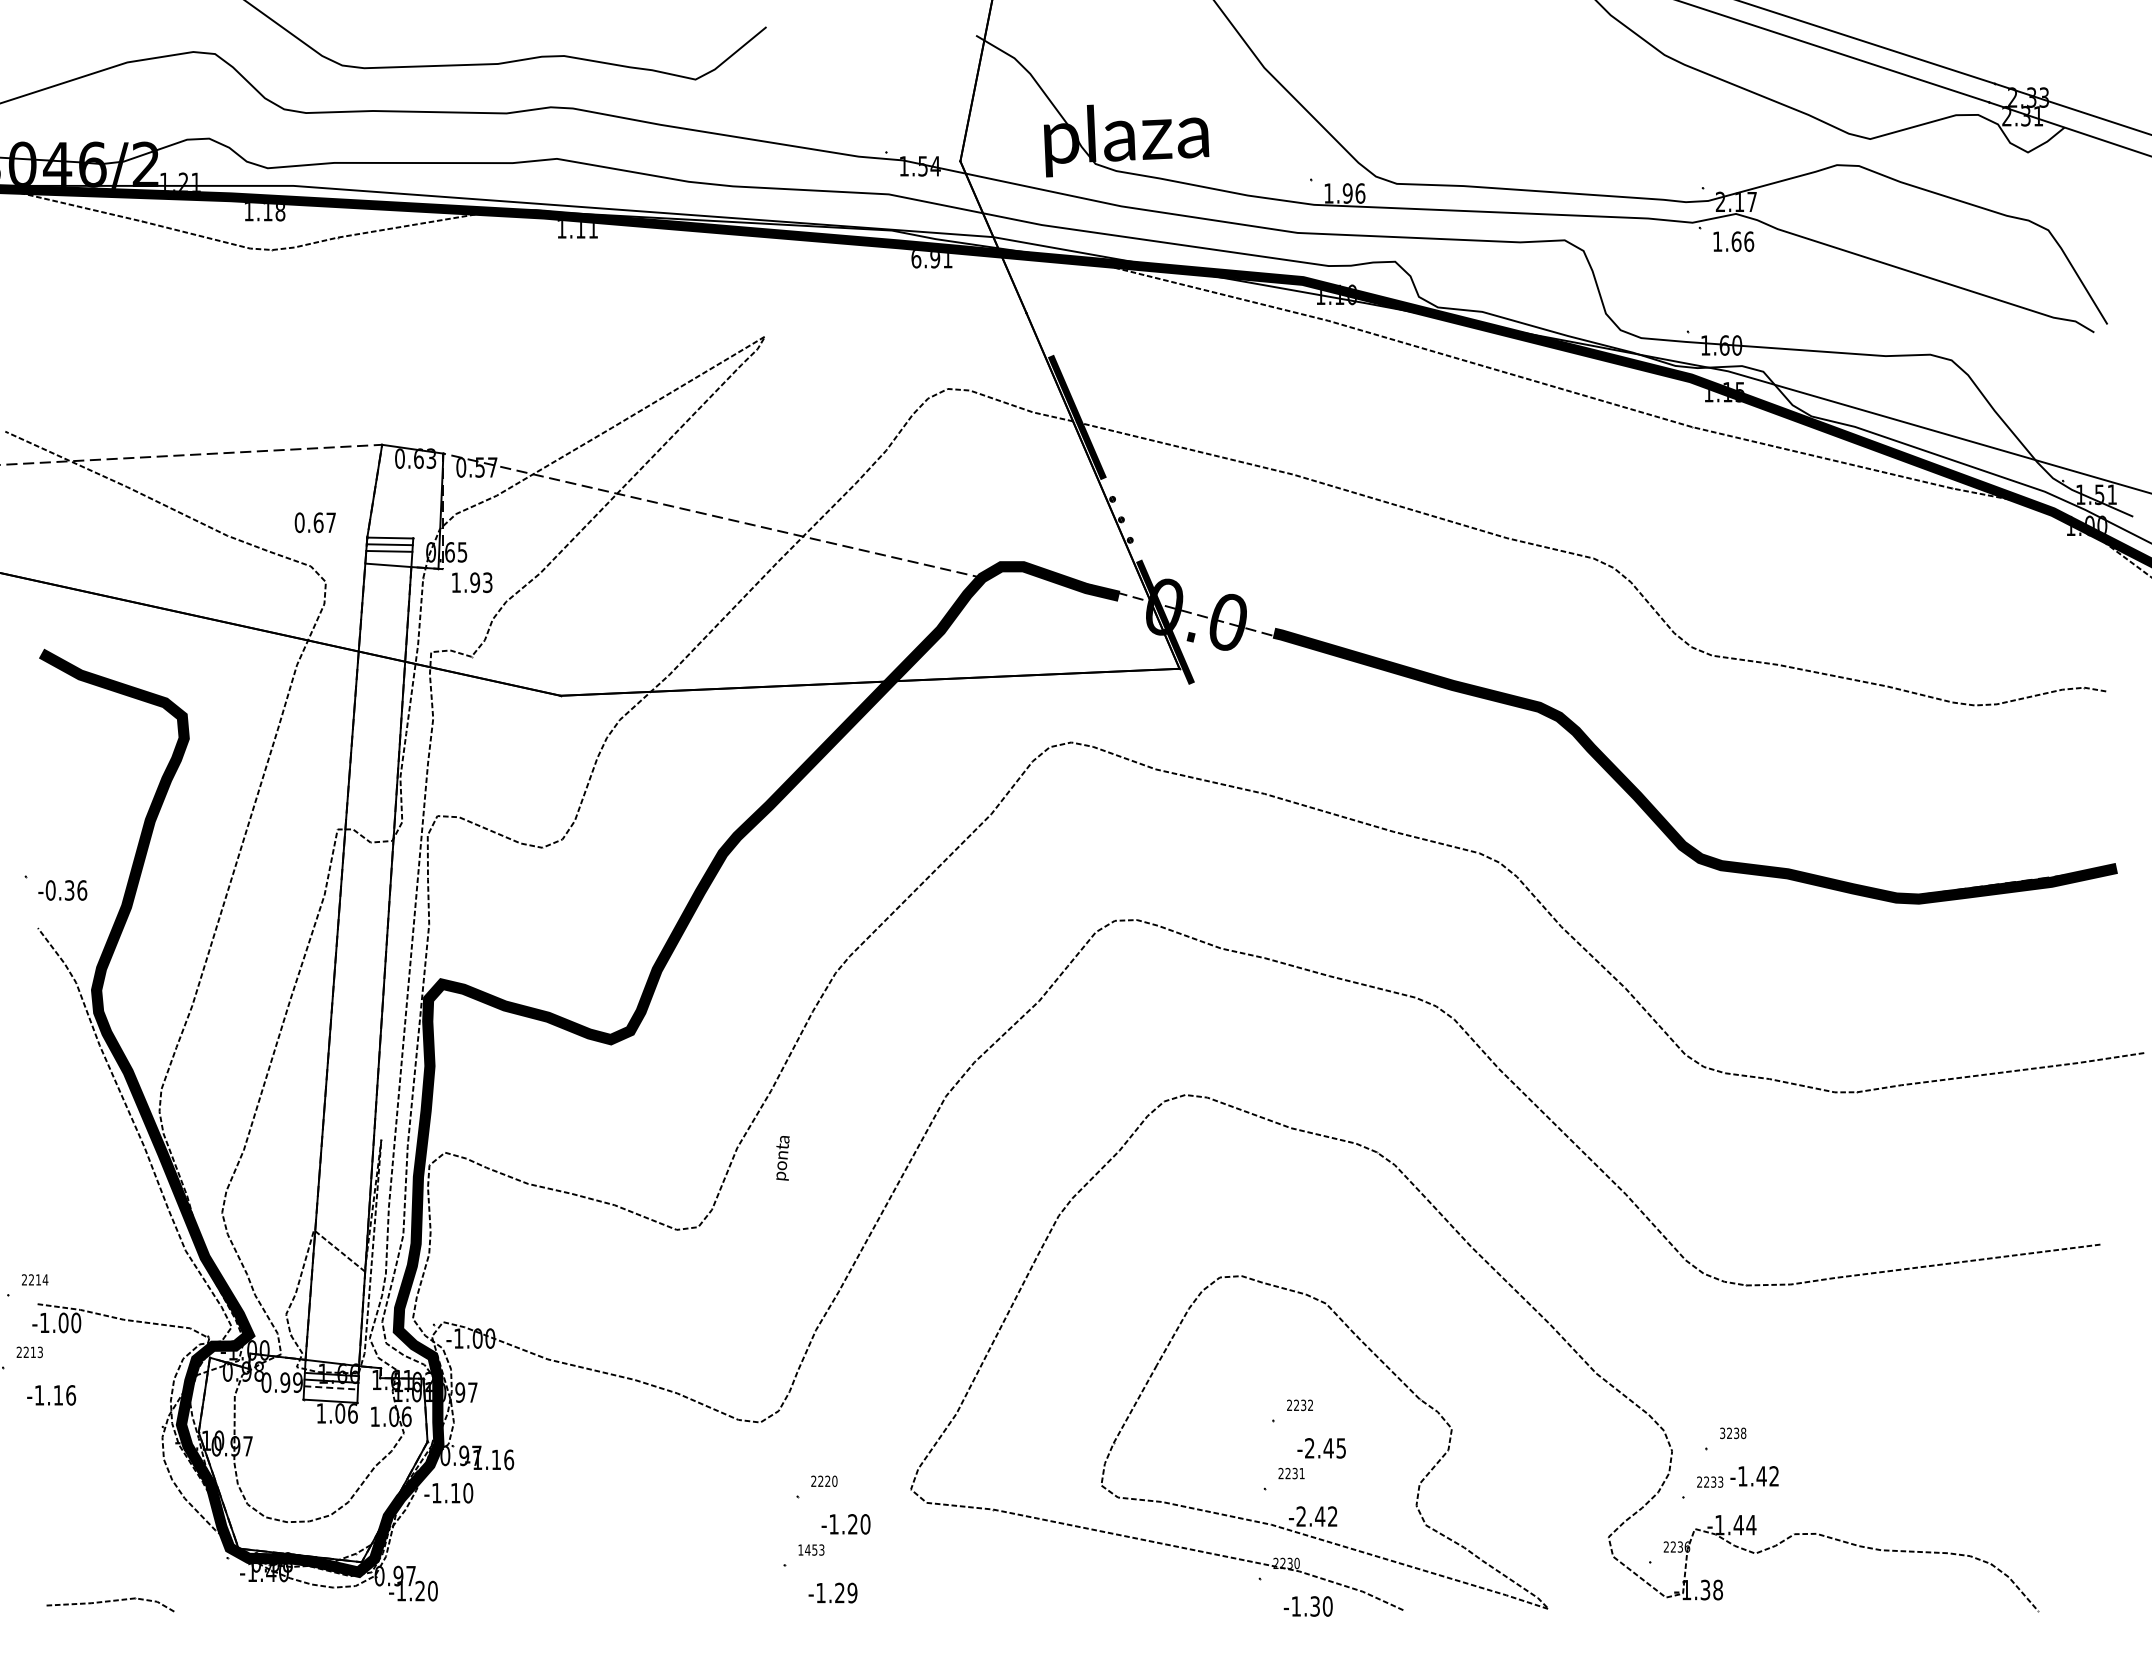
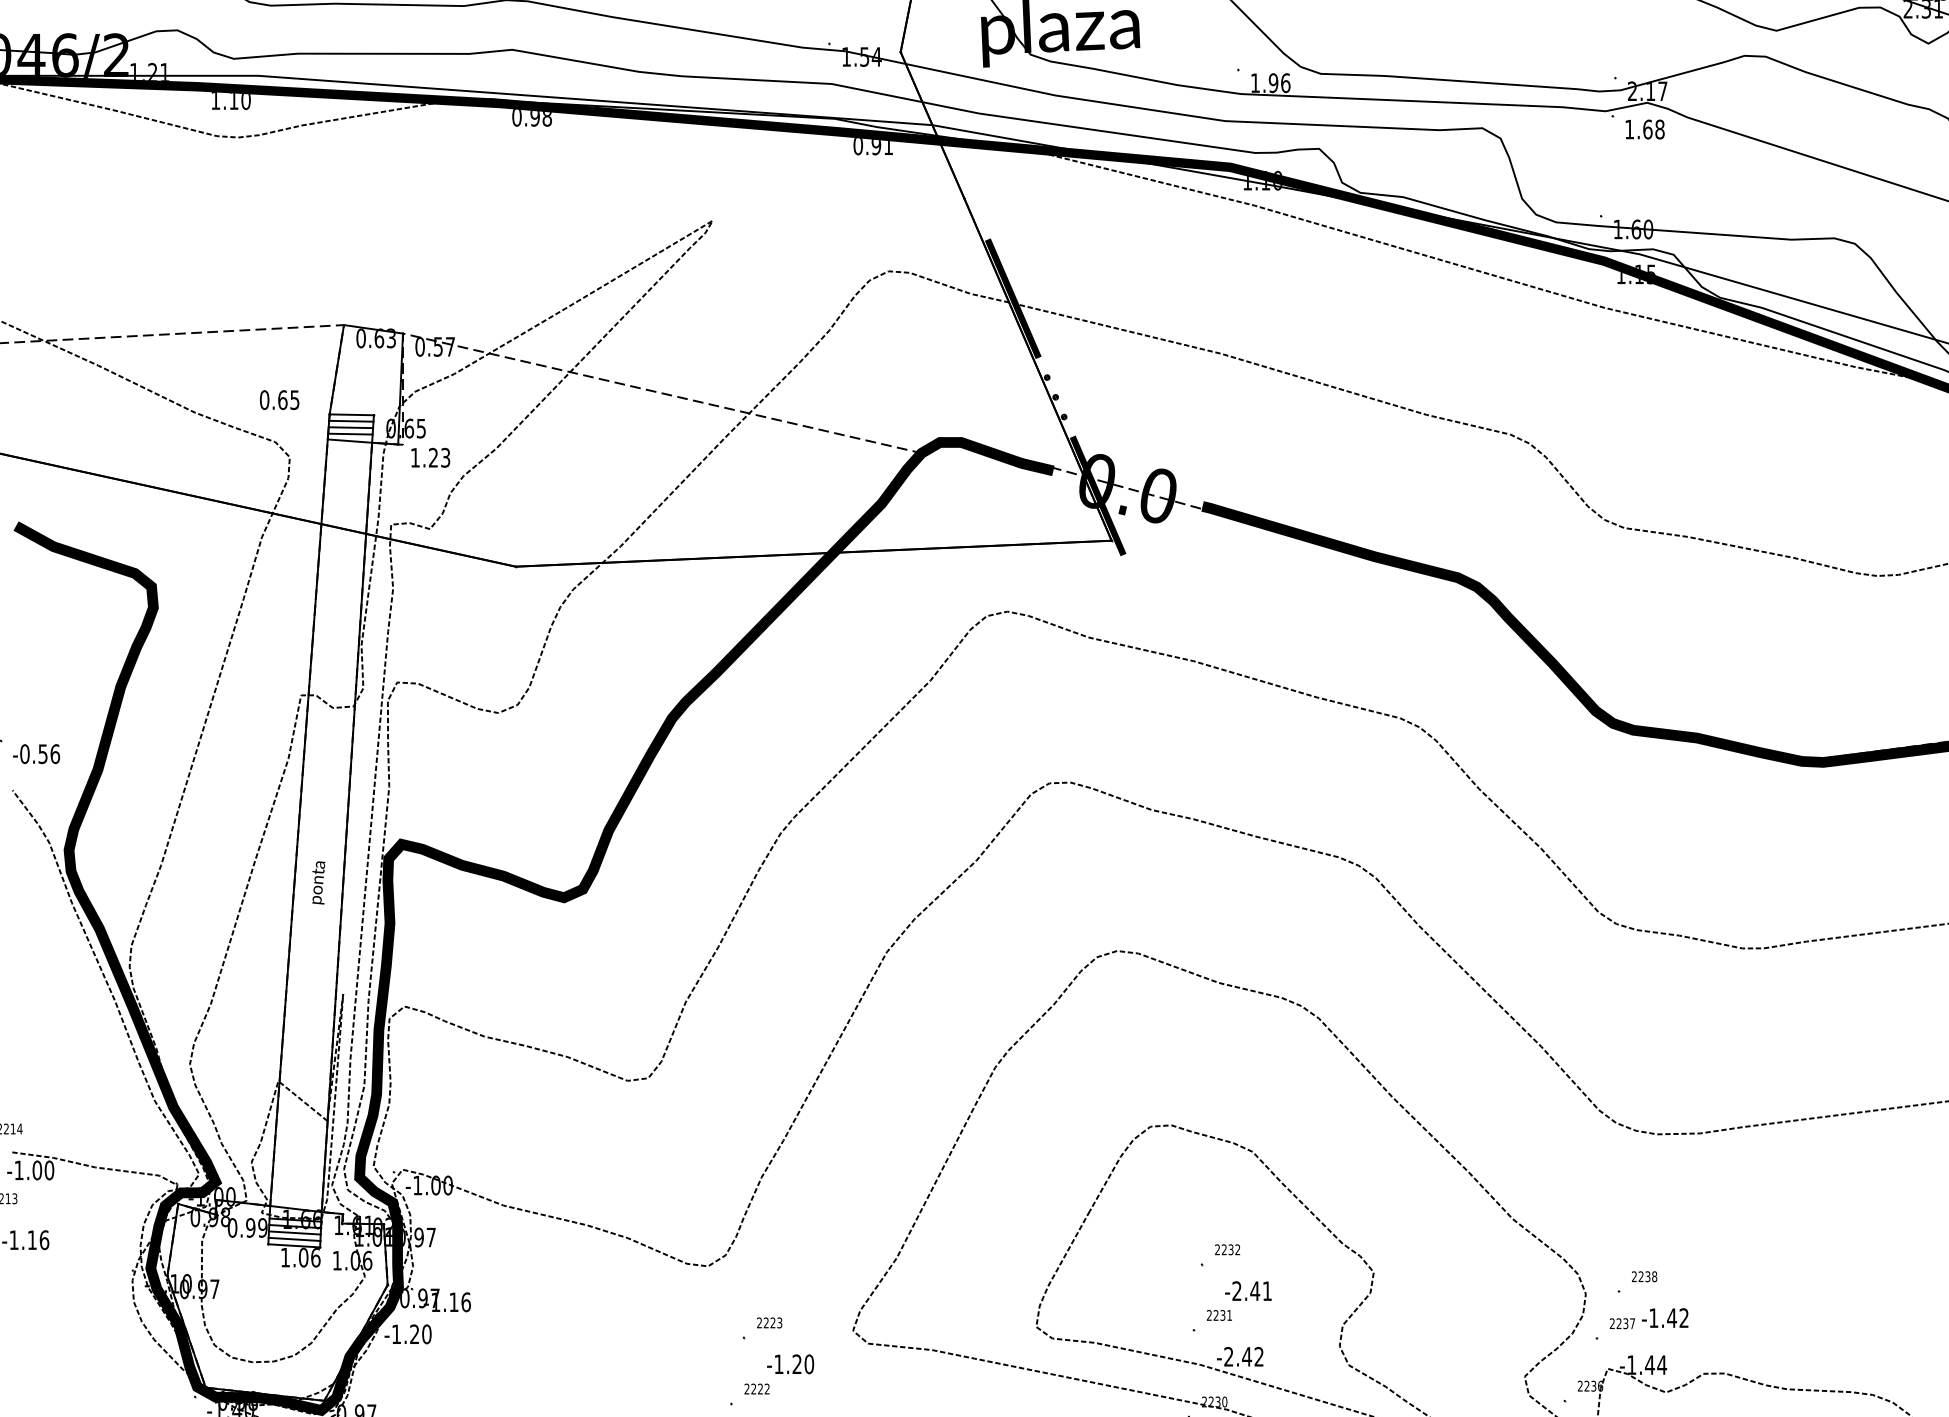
text: (280, 213) -> (246, 102), 1.18 -> 1.10
text: (577, 229) -> (532, 117), 1.11 -> 0.98
text: (1749, 241) -> (1660, 129), 1.66 -> 1.68
text: (916, 259) -> (858, 146), 6.91 -> 0.91
text: (330, 522) -> (294, 399), 0.67 -> 0.65
line: (388, 557) -> (350, 433), added
text: (475, 582) -> (433, 457), 1.93 -> 1.23
text: (69, 890) -> (42, 754), -0.36 -> -0.56
text: (782, 1158) -> (318, 883), moved
line: (331, 1387) -> (295, 1232), dashed -> solid
line: (330, 1394) -> (294, 1239), added
text: (1722, 1433) -> (1634, 1276), 3238 -> 2238
text: (1340, 1448) -> (1266, 1291), -2.45 -> -2.41
text: (834, 1480) -> (779, 1322), 2220 -> 2223
text: (1720, 1481) -> (1632, 1323), 2233 -> 2237
text: (455, 1492) -> (414, 1333), -1.10 -> -1.20
text: (811, 1549) -> (757, 1388), 1453 -> 2222

